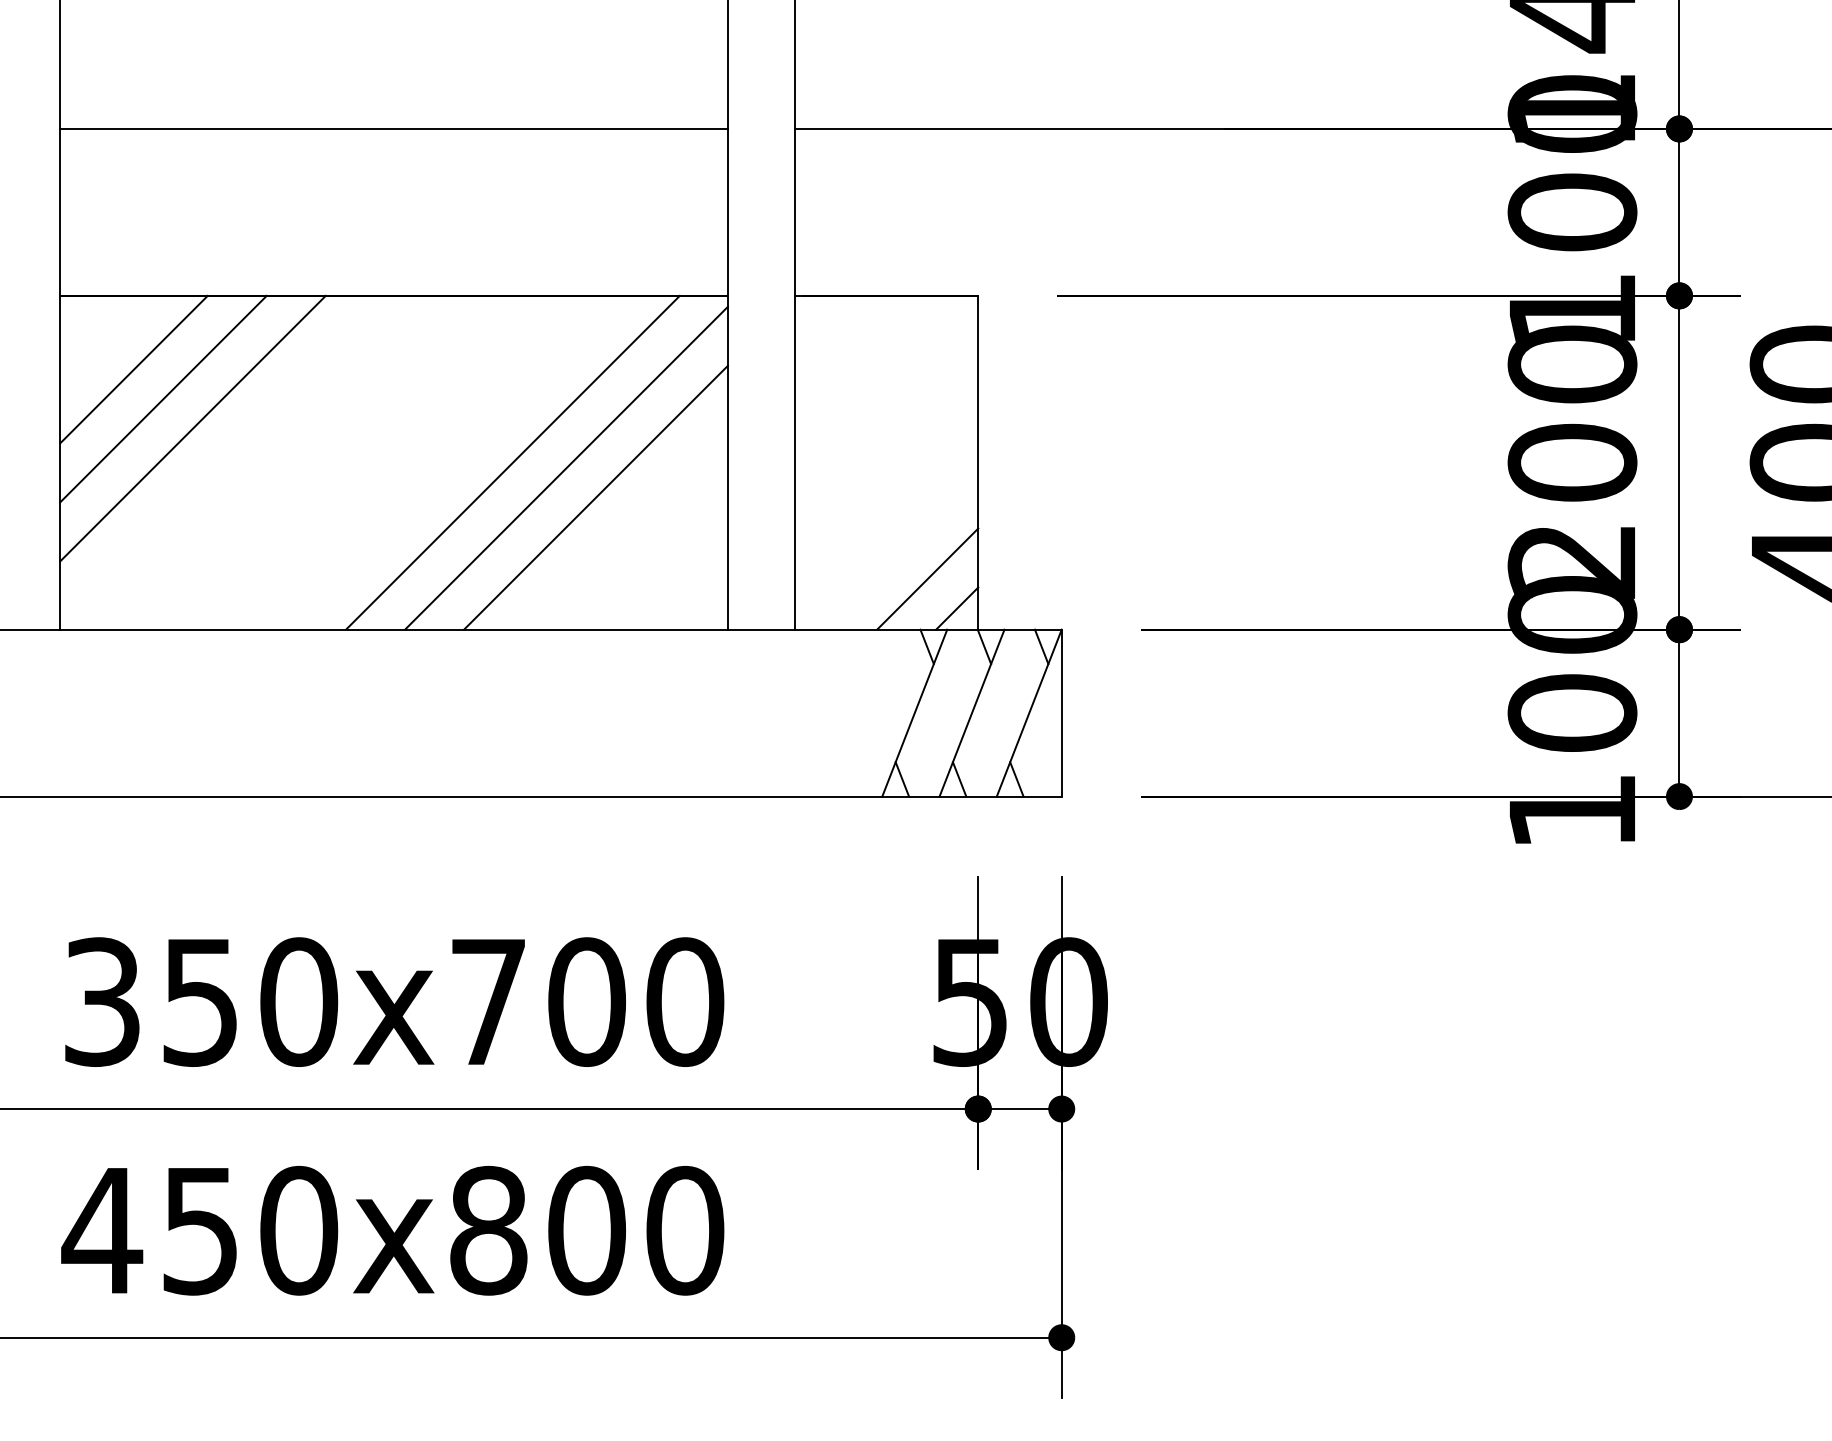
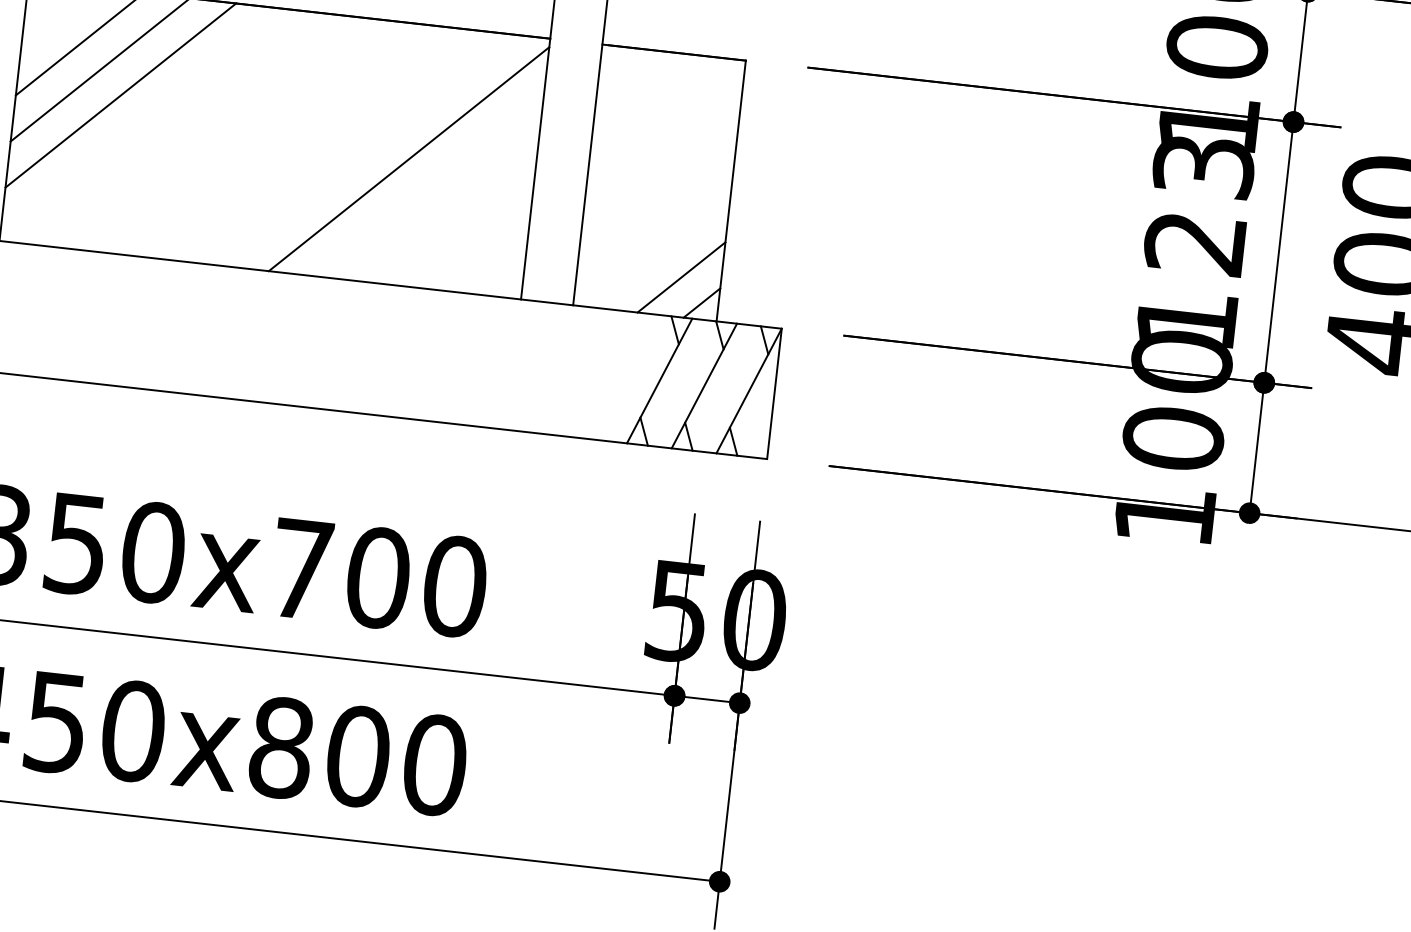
text: (1572, 461) -> (1195, 242), 200 -> 123
line: (512, 462) -> (367, 149), removed
line: (595, 497) -> (429, 184), removed

